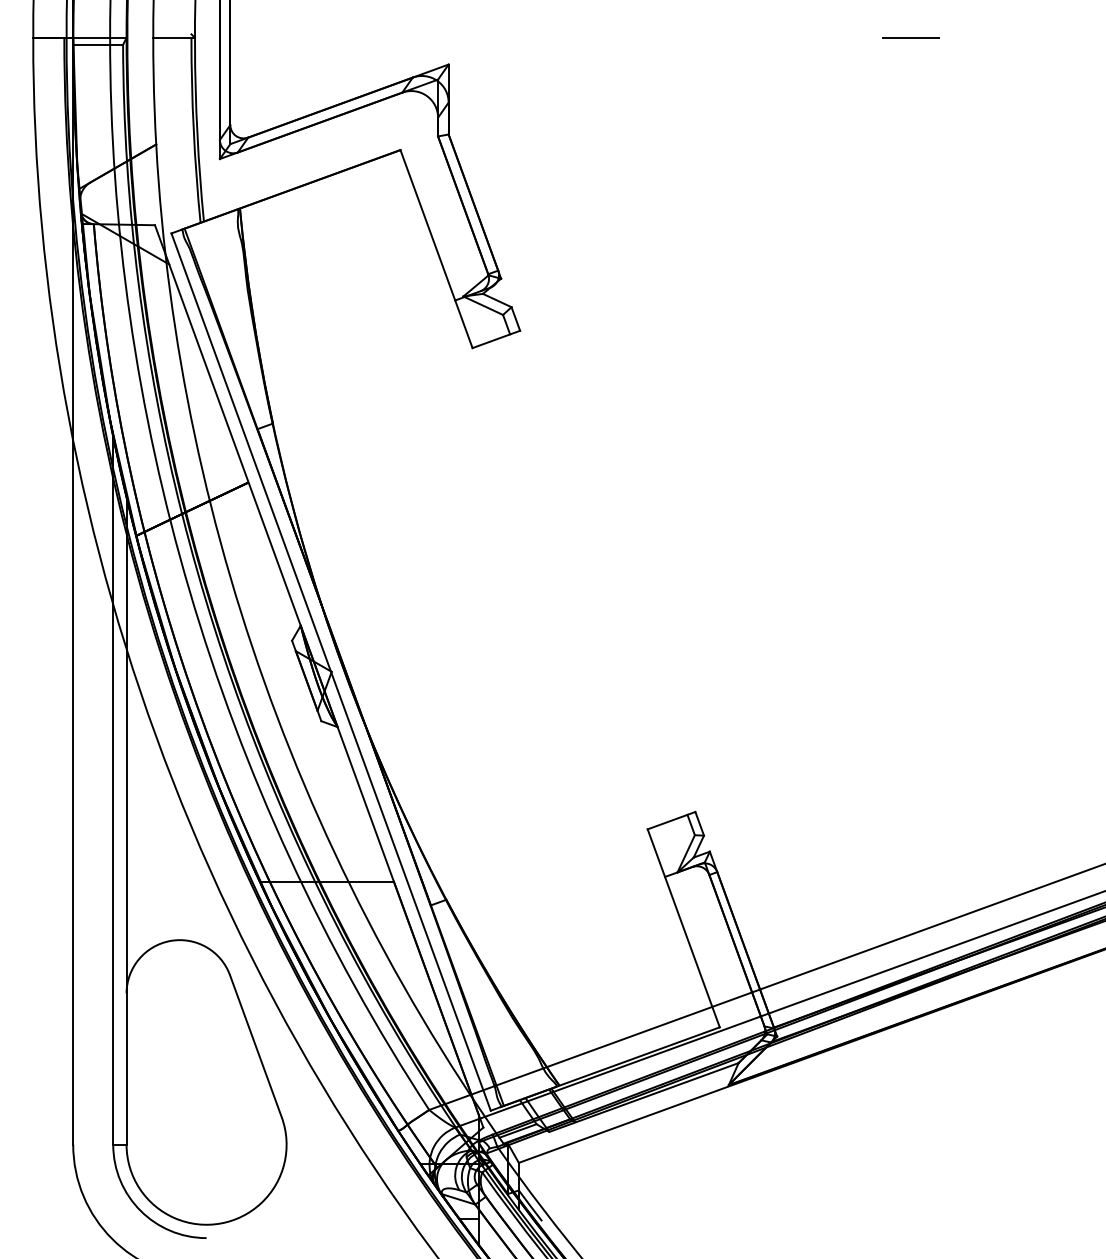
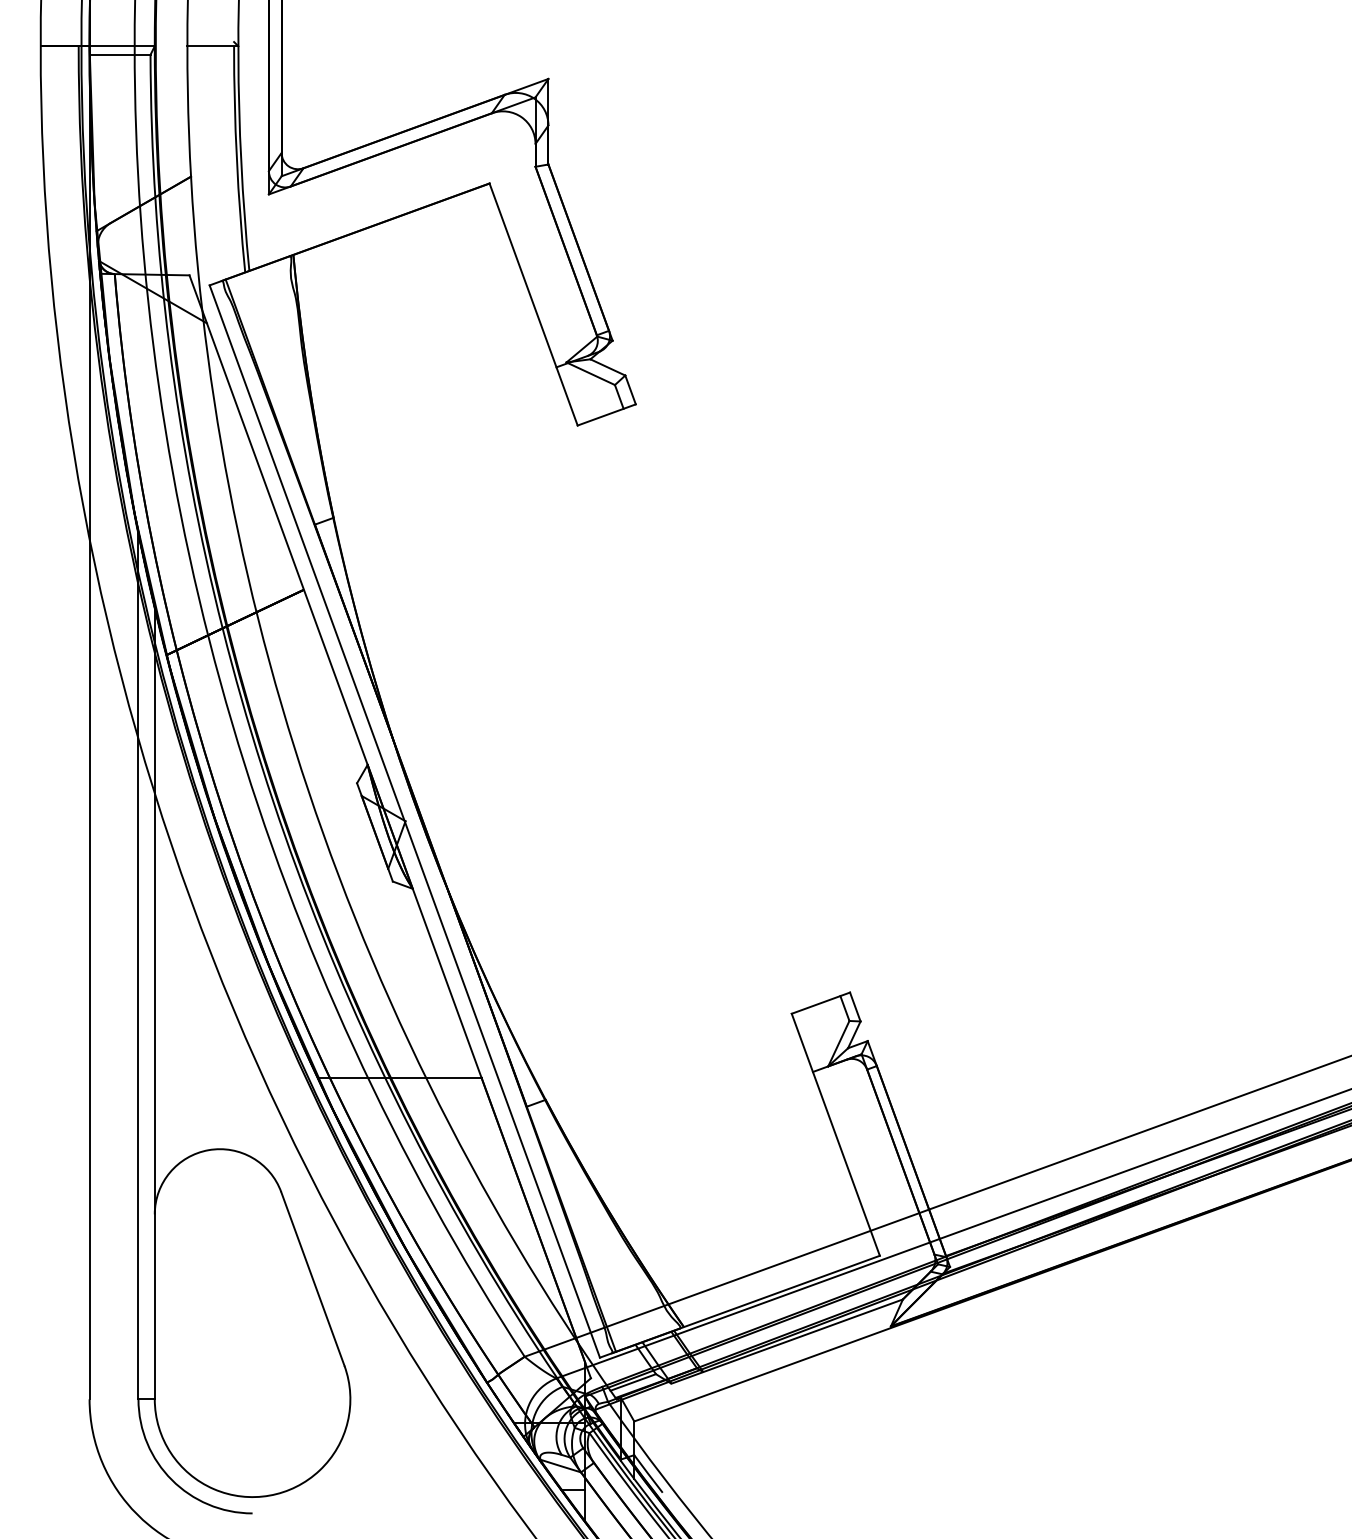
line: (911, 37) -> (1114, 45), removed

